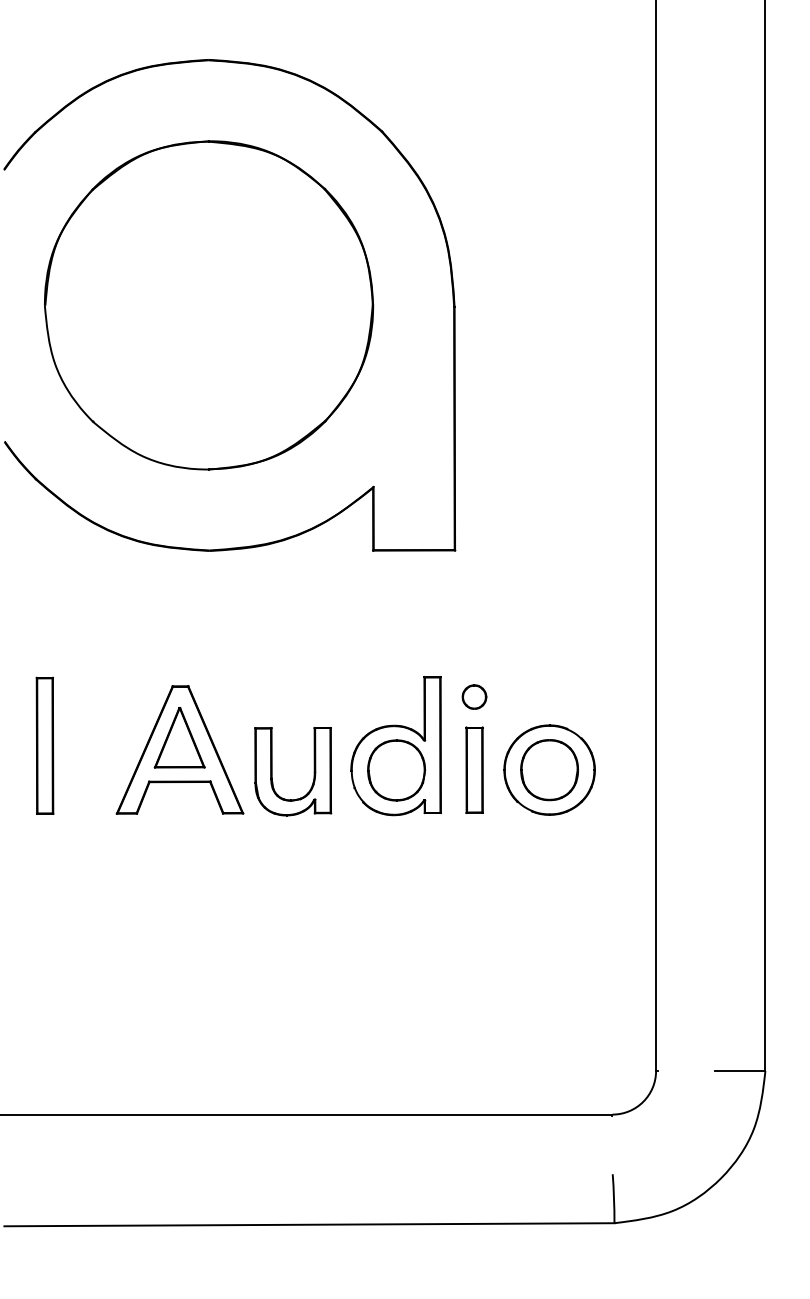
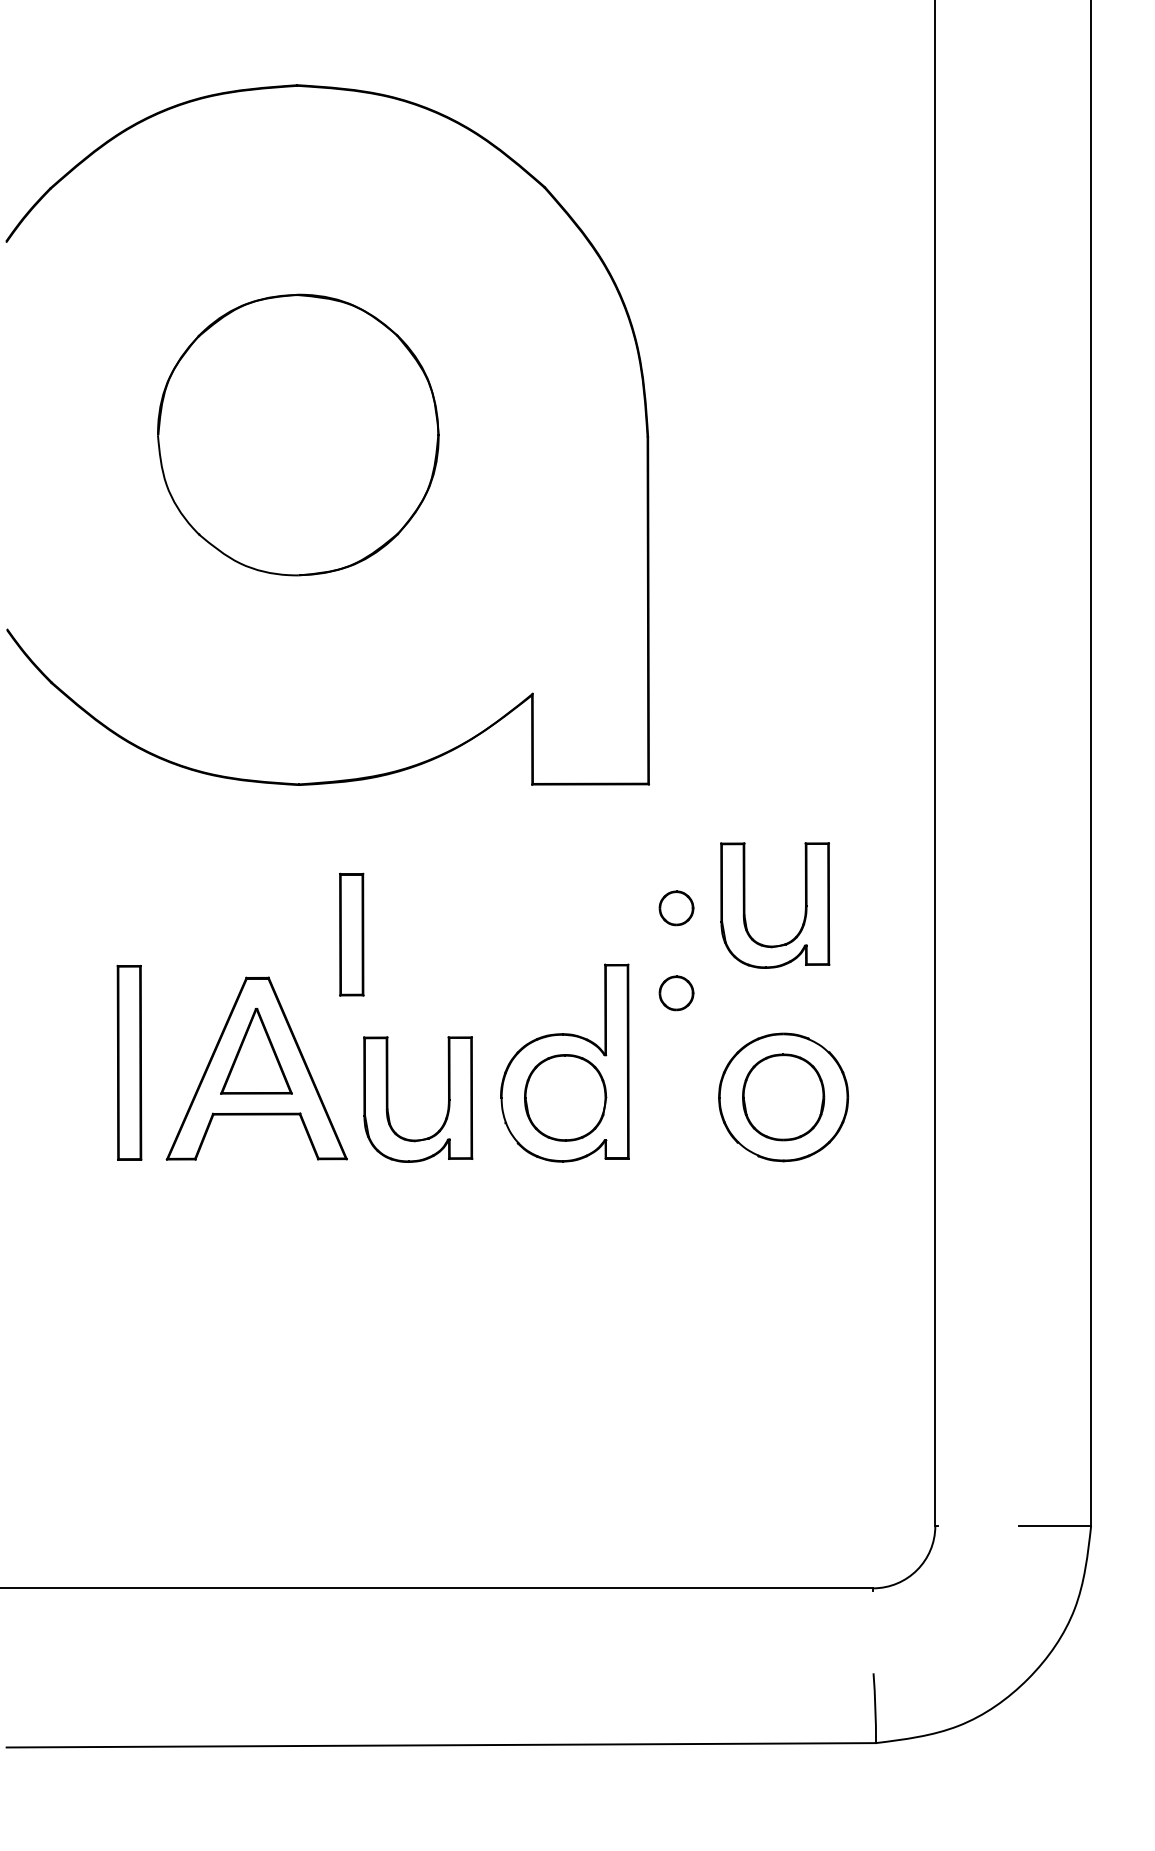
part: (209, 304) -> (298, 434), size x0.6
part: (474, 637) -> (676, 908), added
part: (564, 638) -> (804, 910), added
part: (45, 745) -> (129, 1062), moved
part: (474, 770) -> (351, 934), moved

